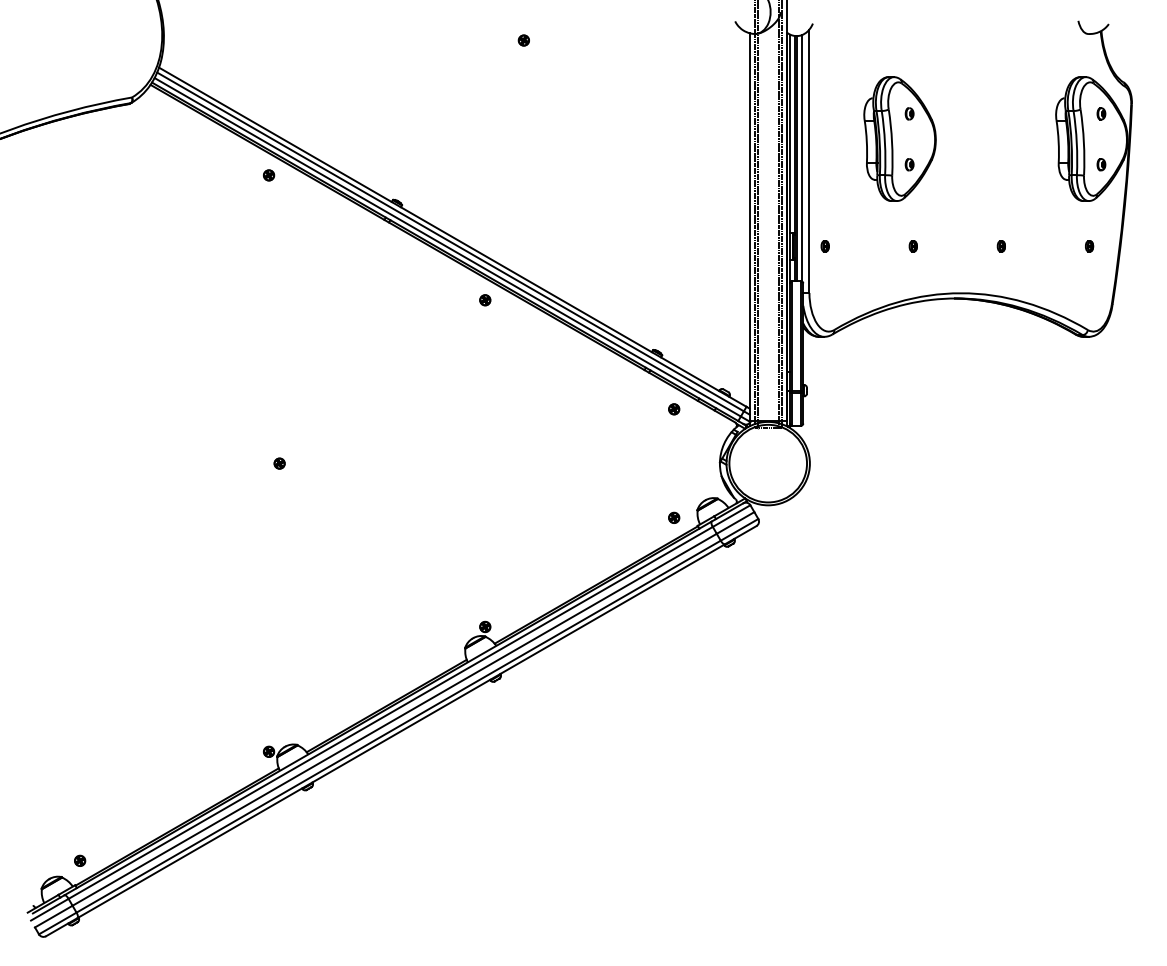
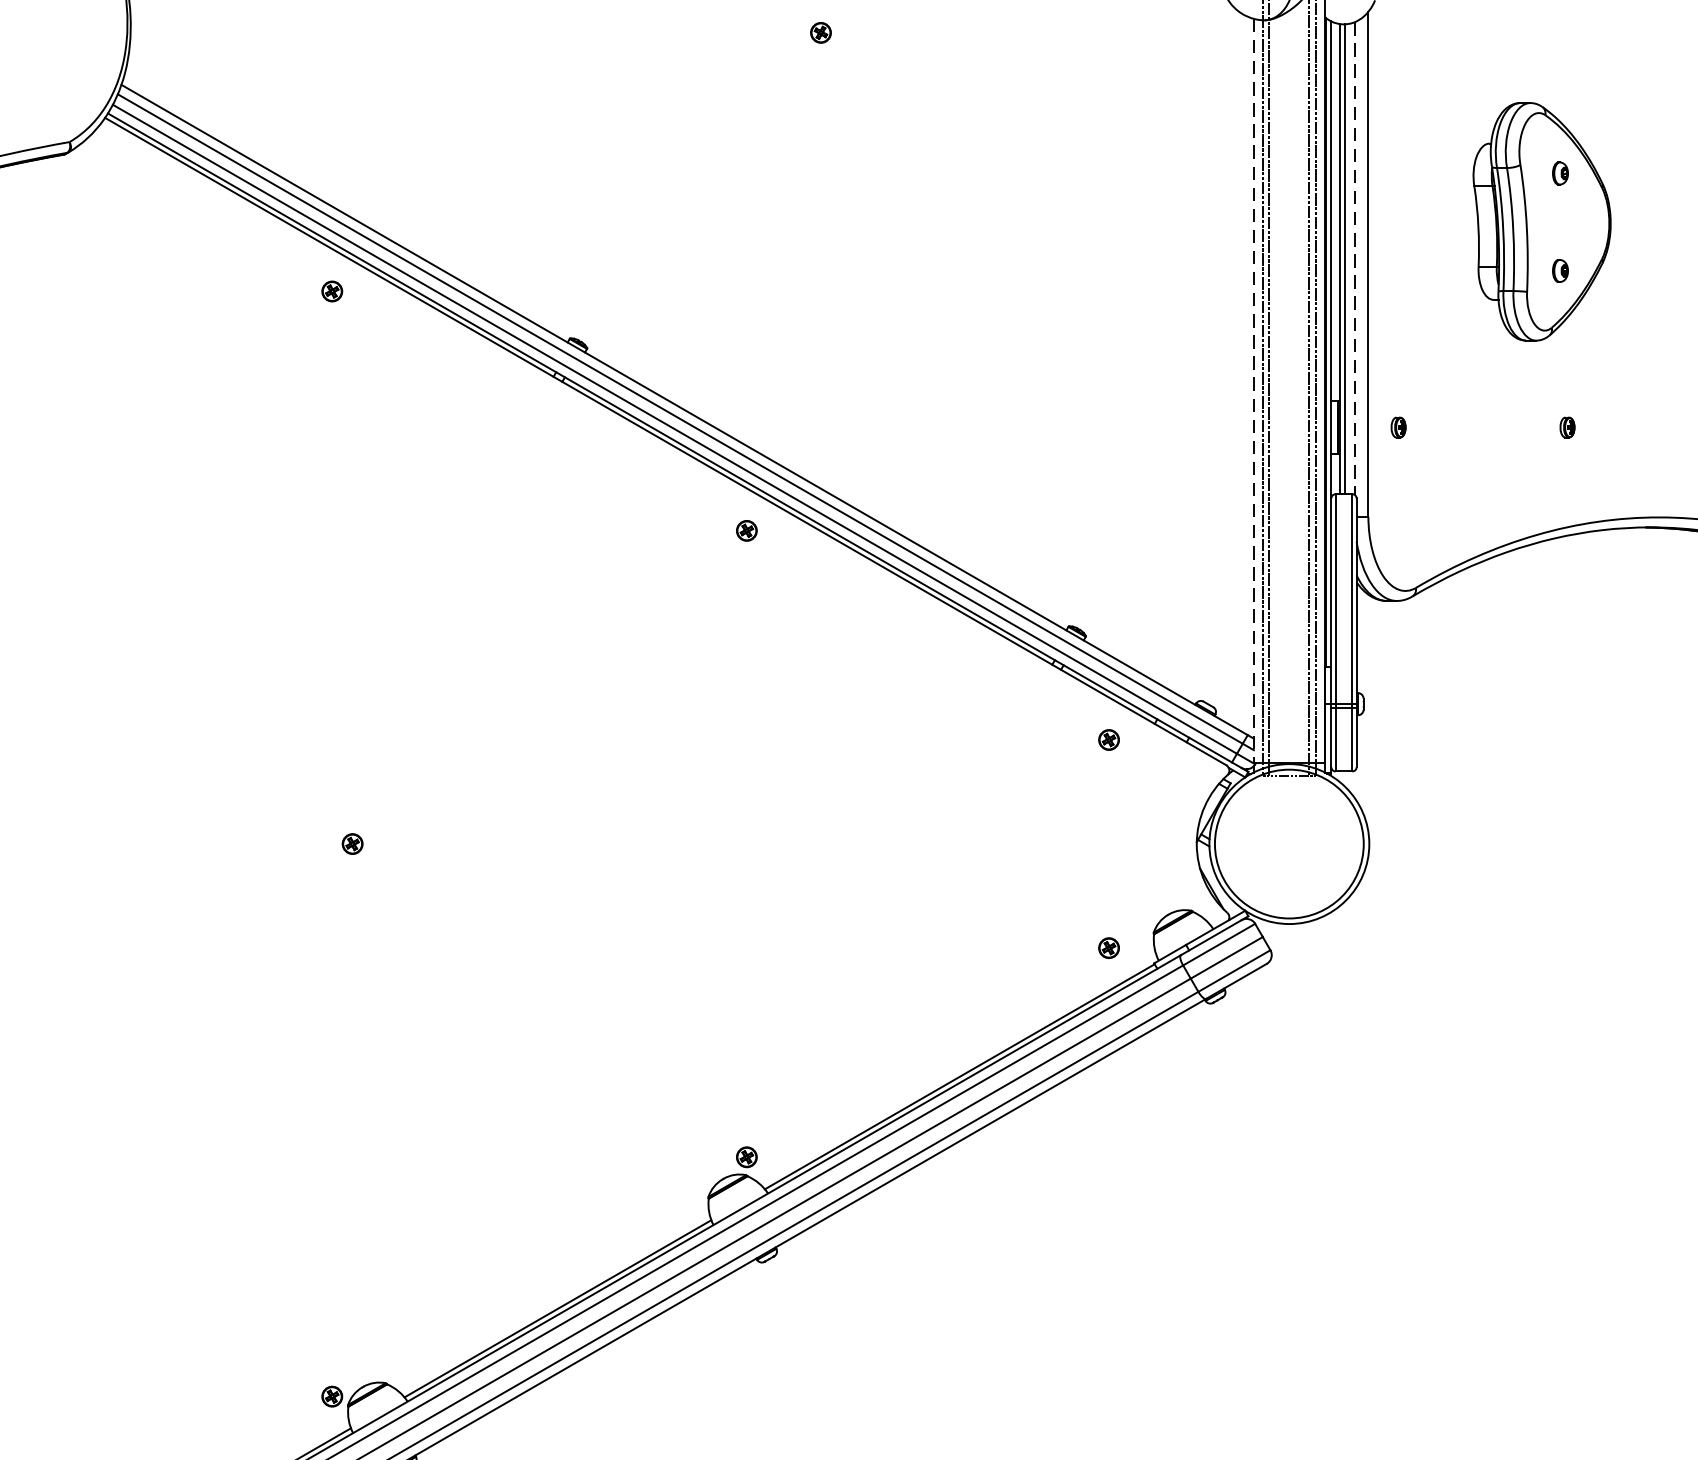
line: (802, 158) -> (1355, 259), solid -> dashed
line: (749, 227) -> (1253, 391), solid -> dashed

